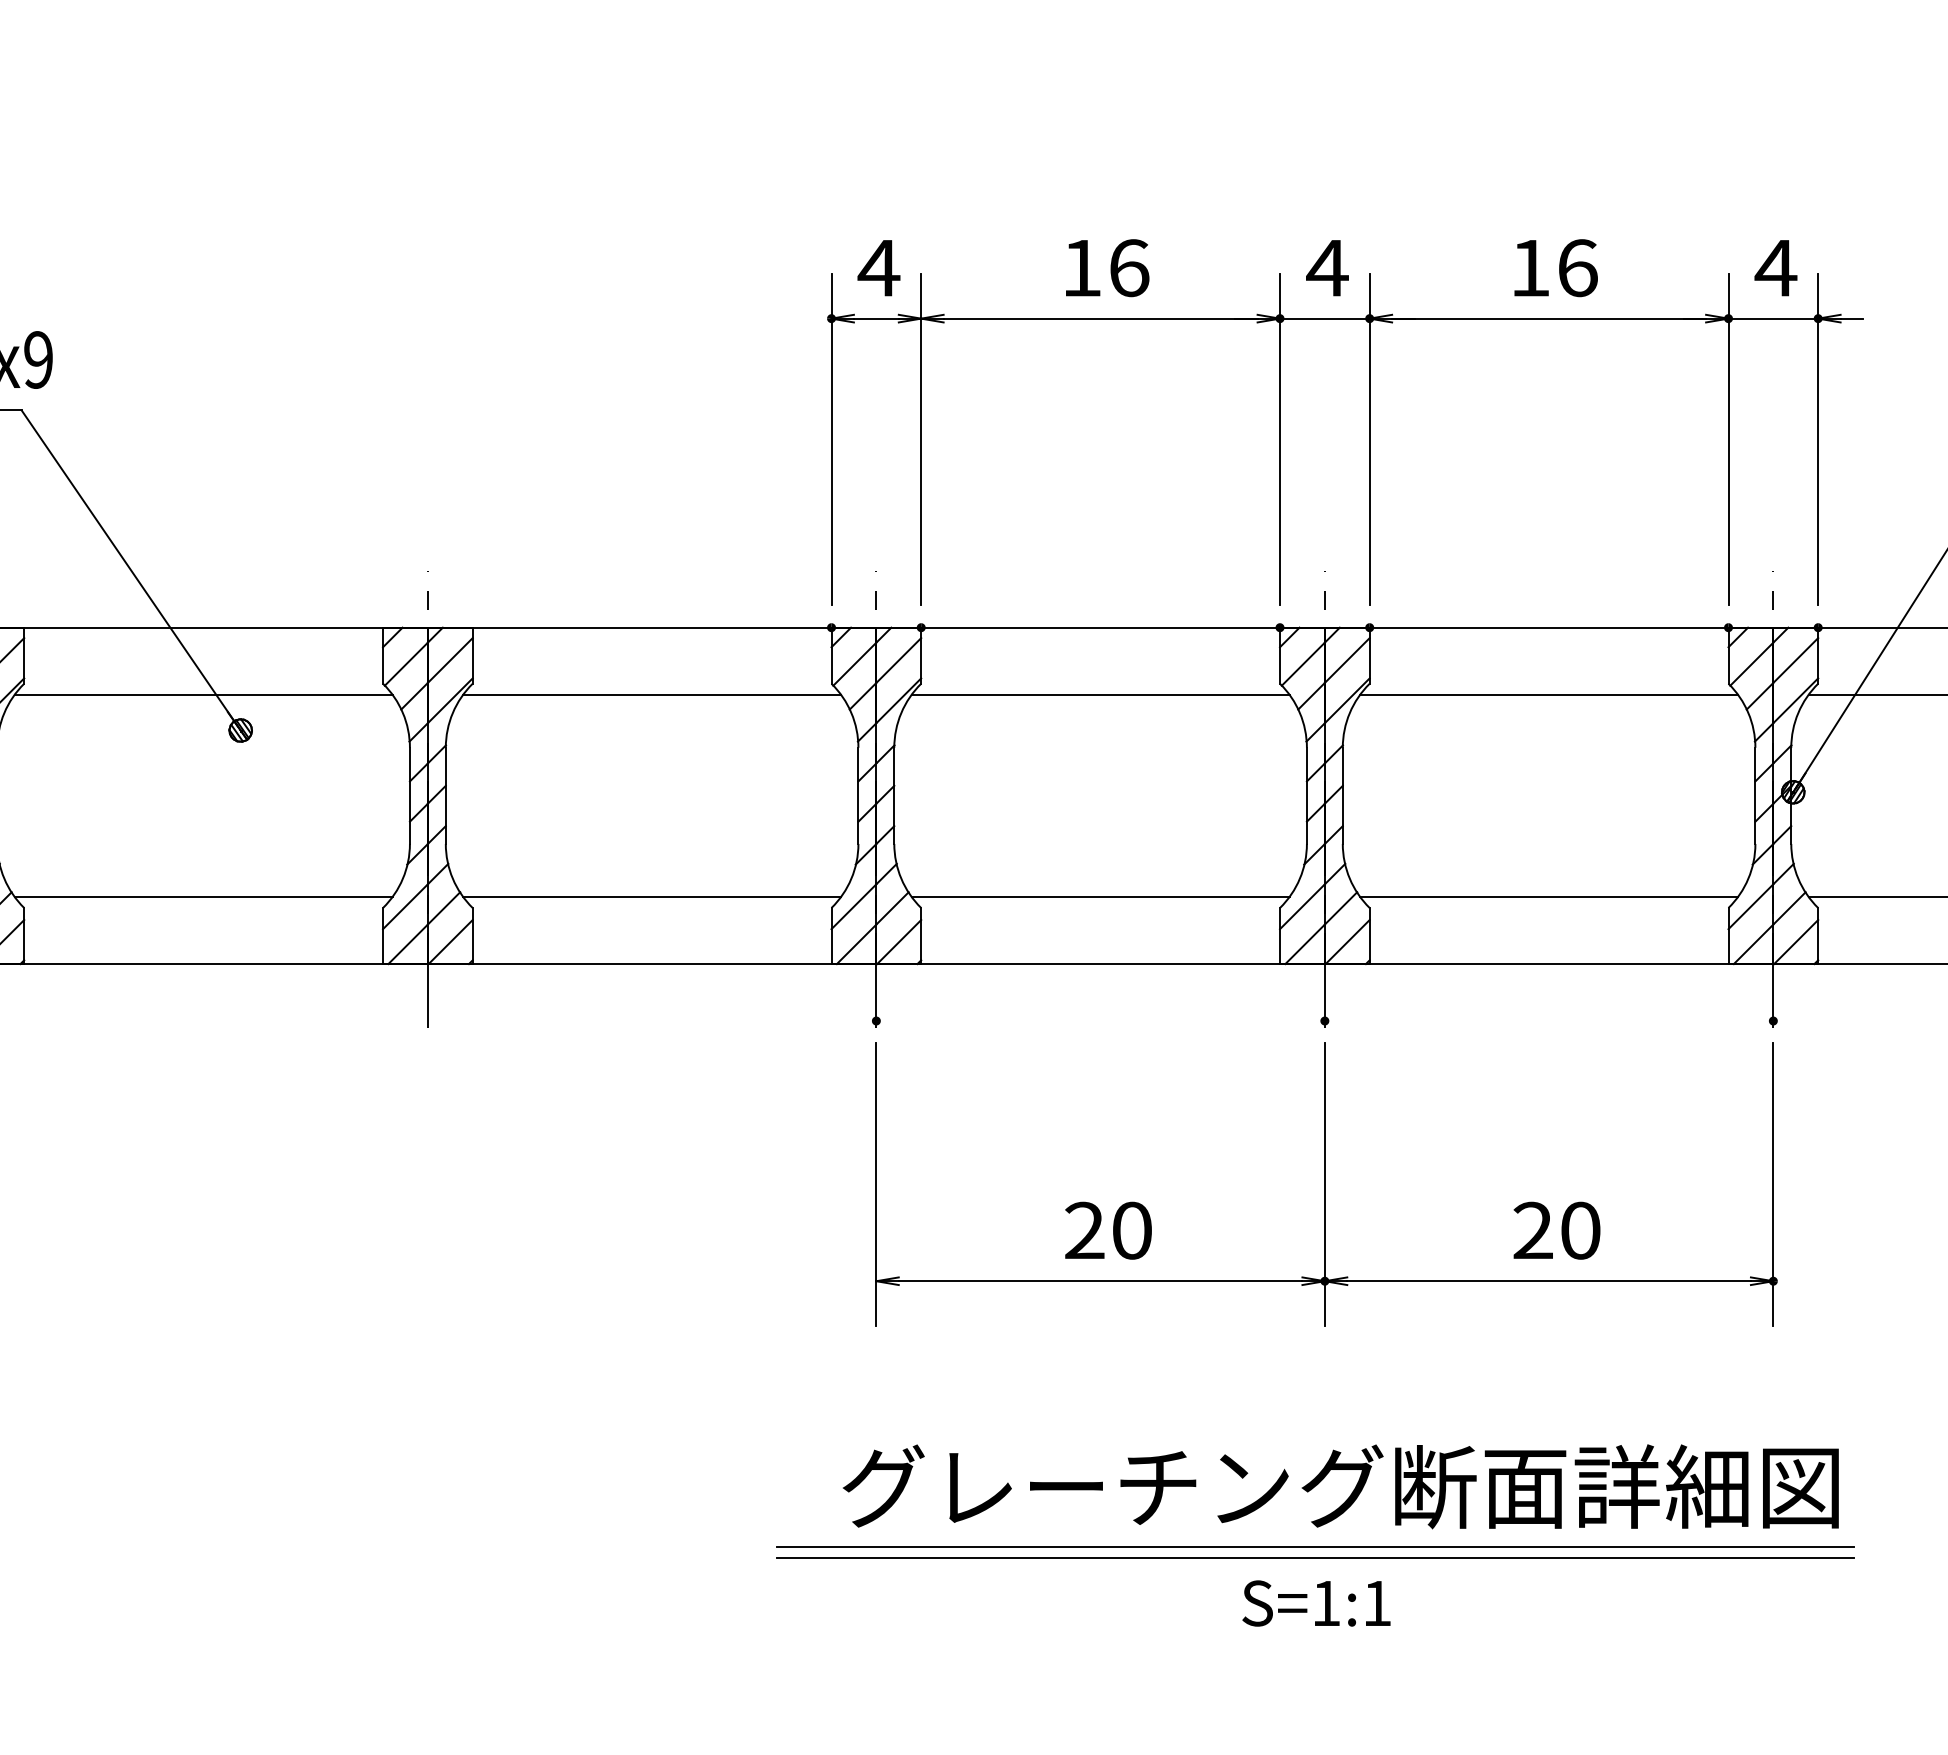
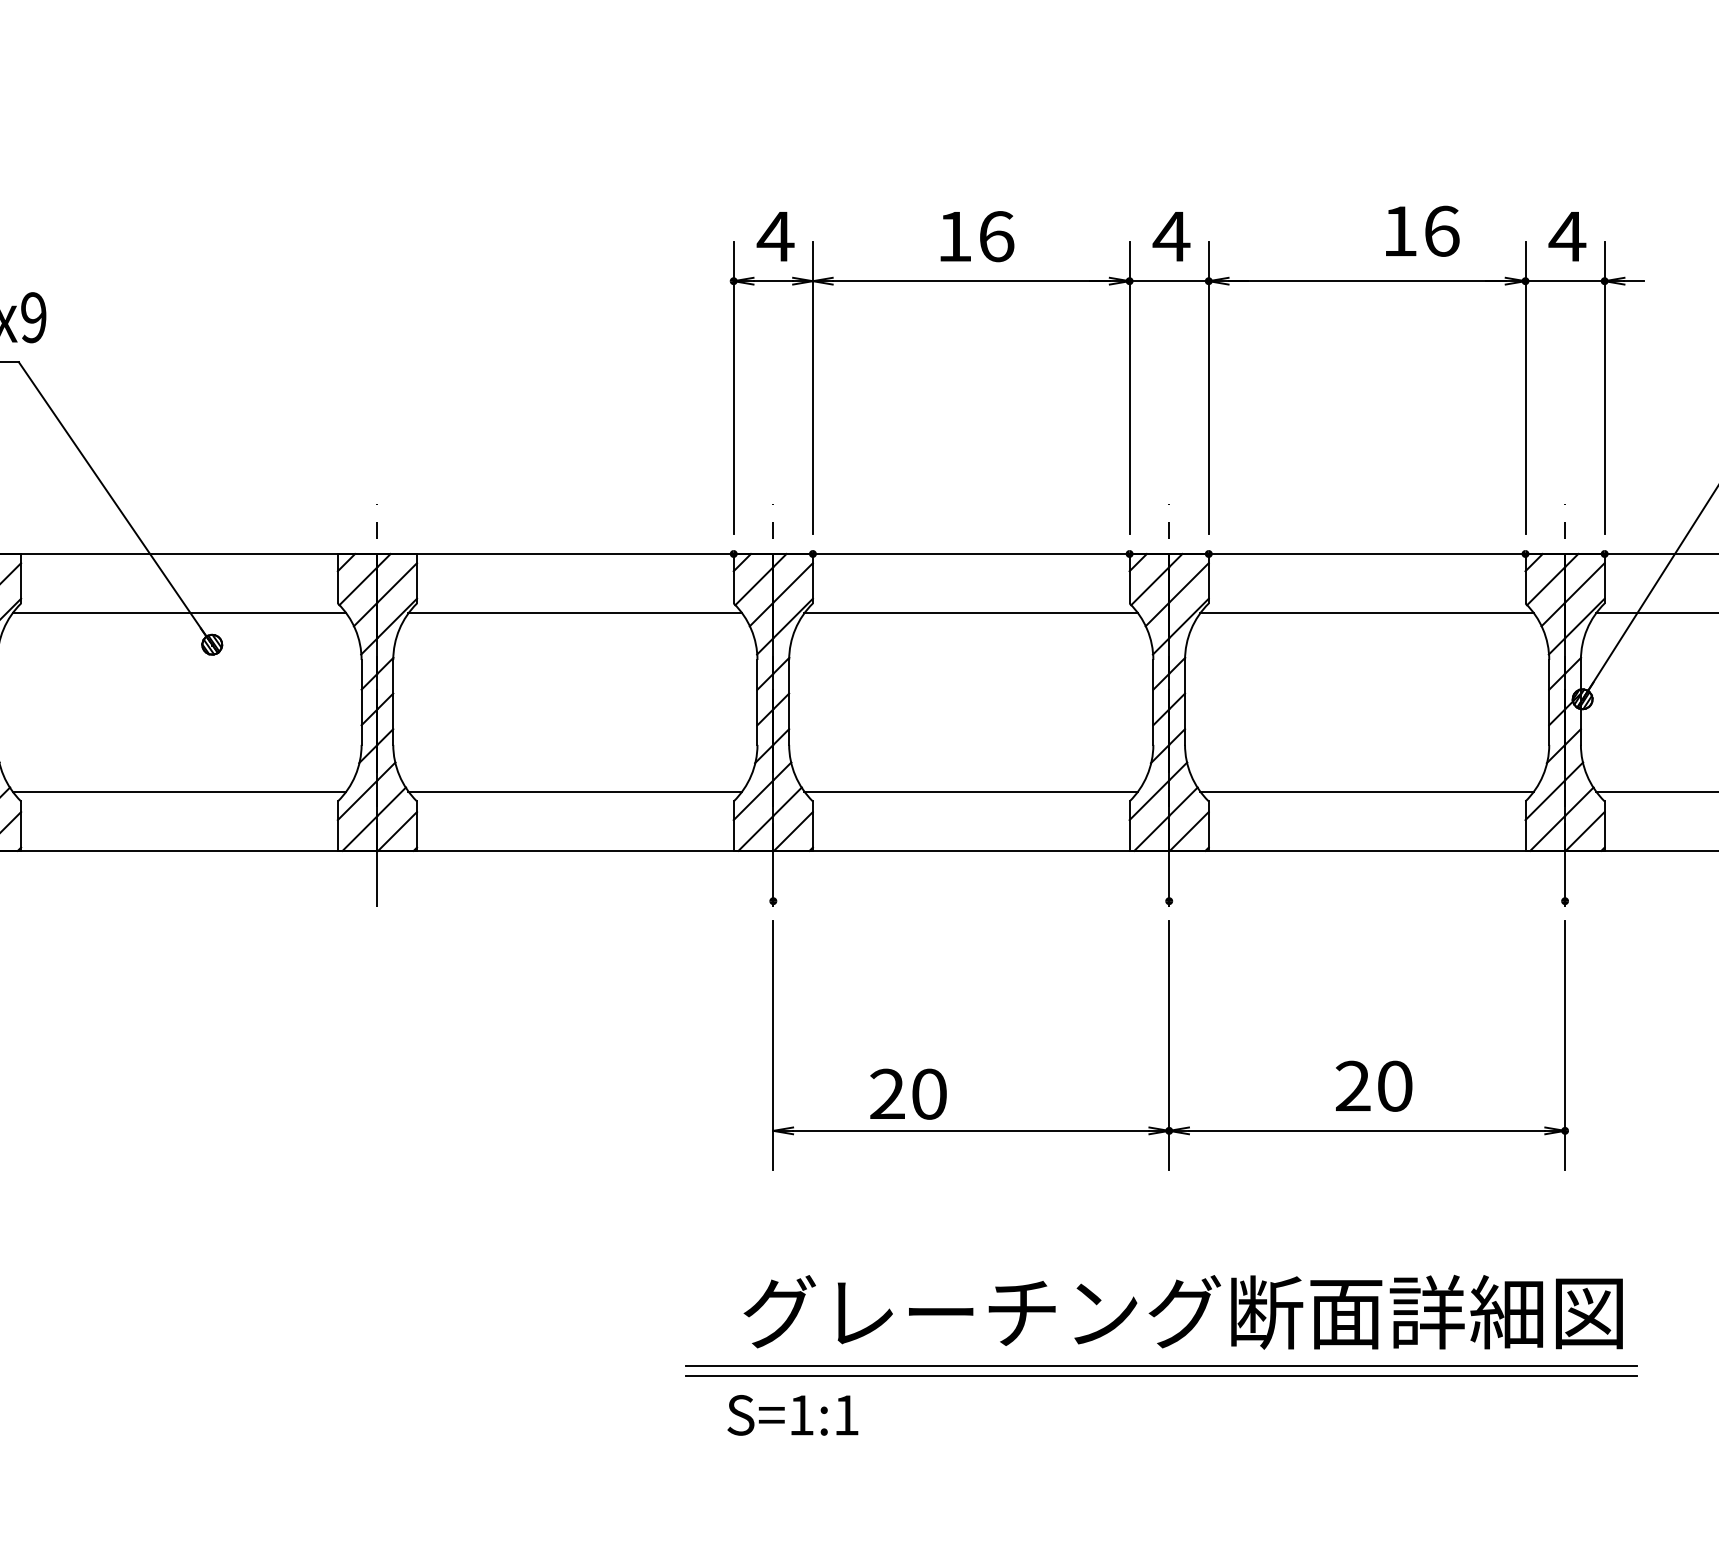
text: (1555, 268) -> (1422, 231), moved
text: (1108, 1230) -> (908, 1094), moved
text: (1316, 1603) -> (792, 1415), moved

